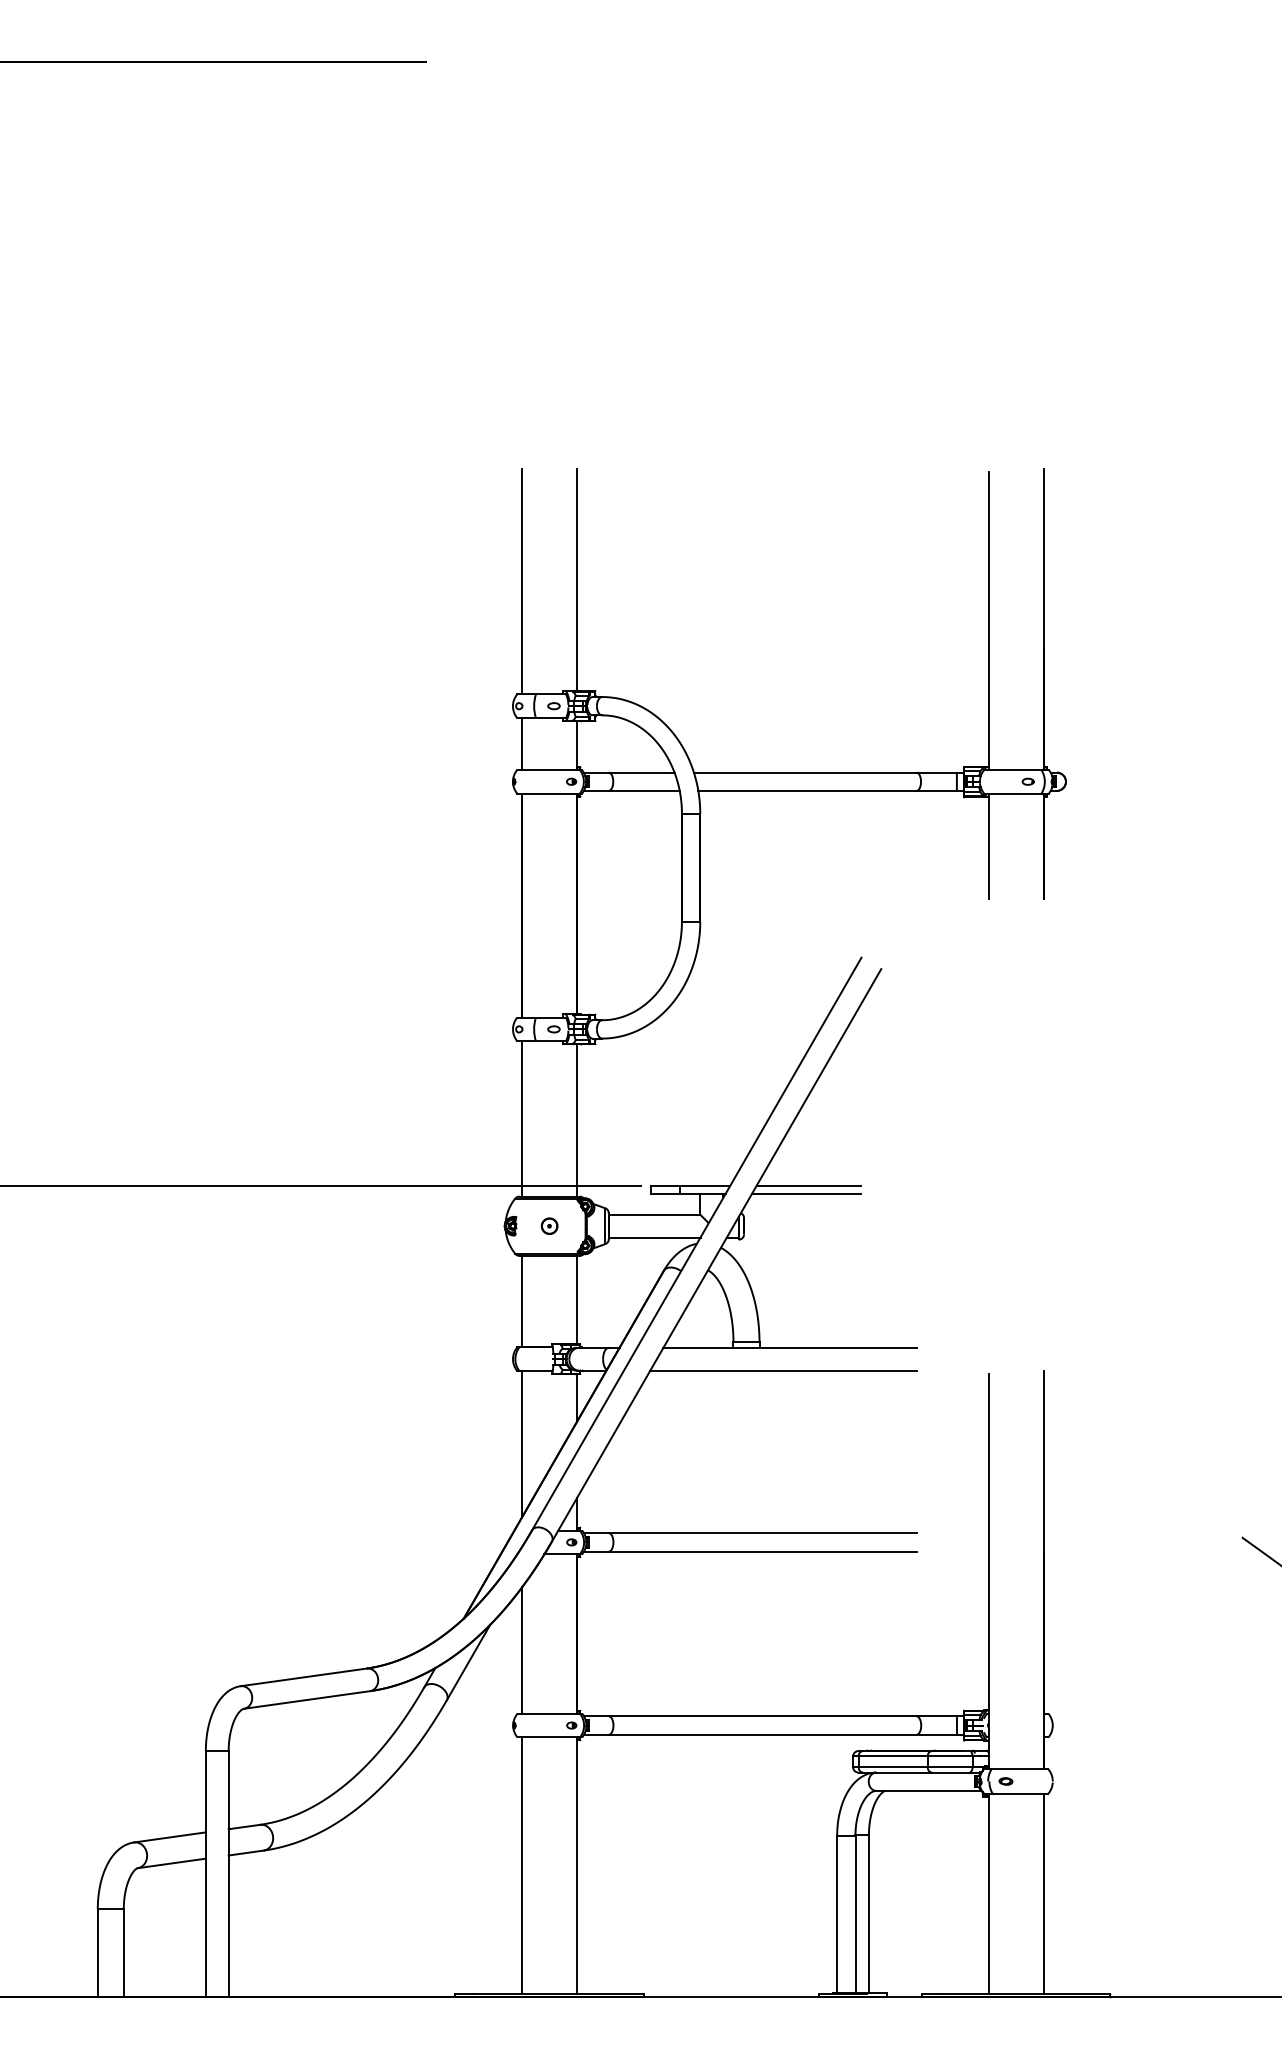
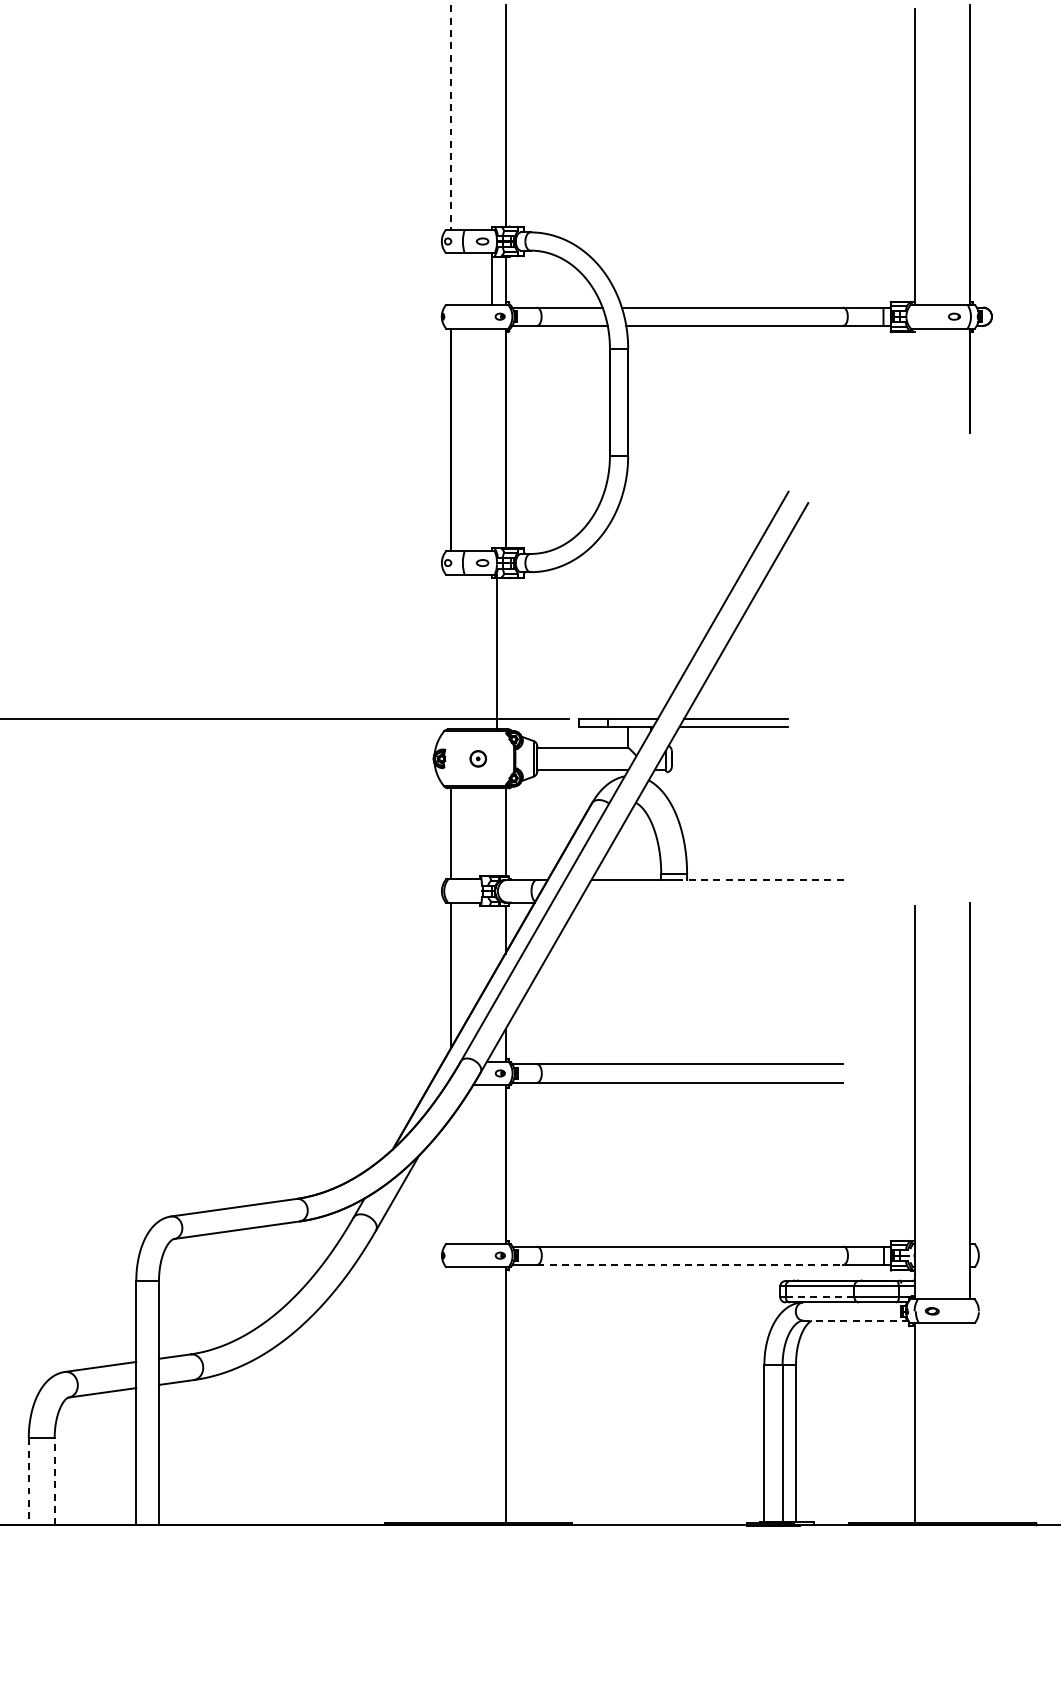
line: (522, 581) -> (451, 117), solid -> dashed
line: (522, 743) -> (492, 278), moved
line: (988, 845) -> (914, 380), removed
line: (522, 1118) -> (497, 651), moved
line: (576, 1120) -> (505, 653), removed
line: (834, 1347) -> (761, 879), solid -> dashed
line: (783, 1370) -> (710, 902), removed
line: (522, 1650) -> (451, 1181), removed
line: (762, 1734) -> (690, 1264), solid -> dashed
line: (893, 1767) -> (820, 1297), solid -> dashed
line: (929, 1790) -> (856, 1320), solid -> dashed
line: (522, 1865) -> (451, 1394), removed
line: (1043, 1893) -> (969, 1422), removed
line: (97, 1952) -> (28, 1481), solid -> dashed
line: (123, 1952) -> (54, 1481), solid -> dashed

